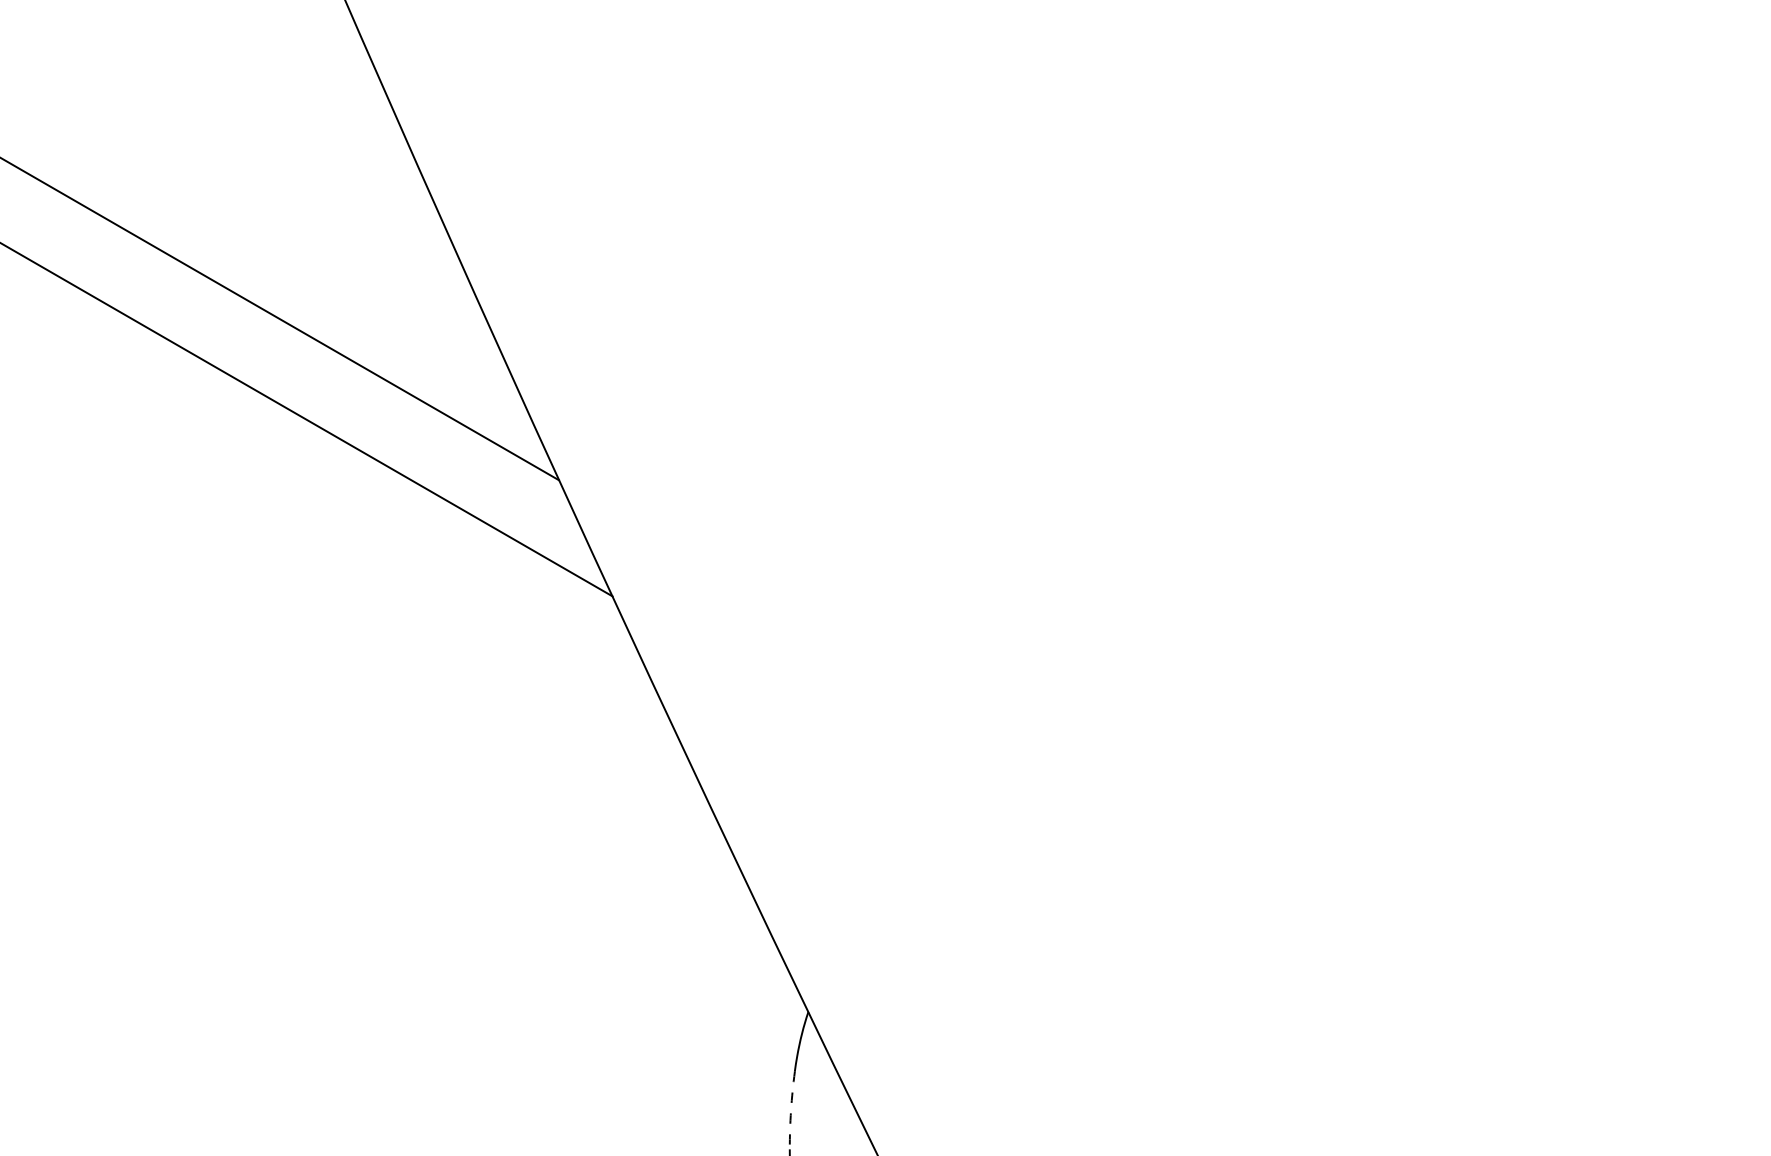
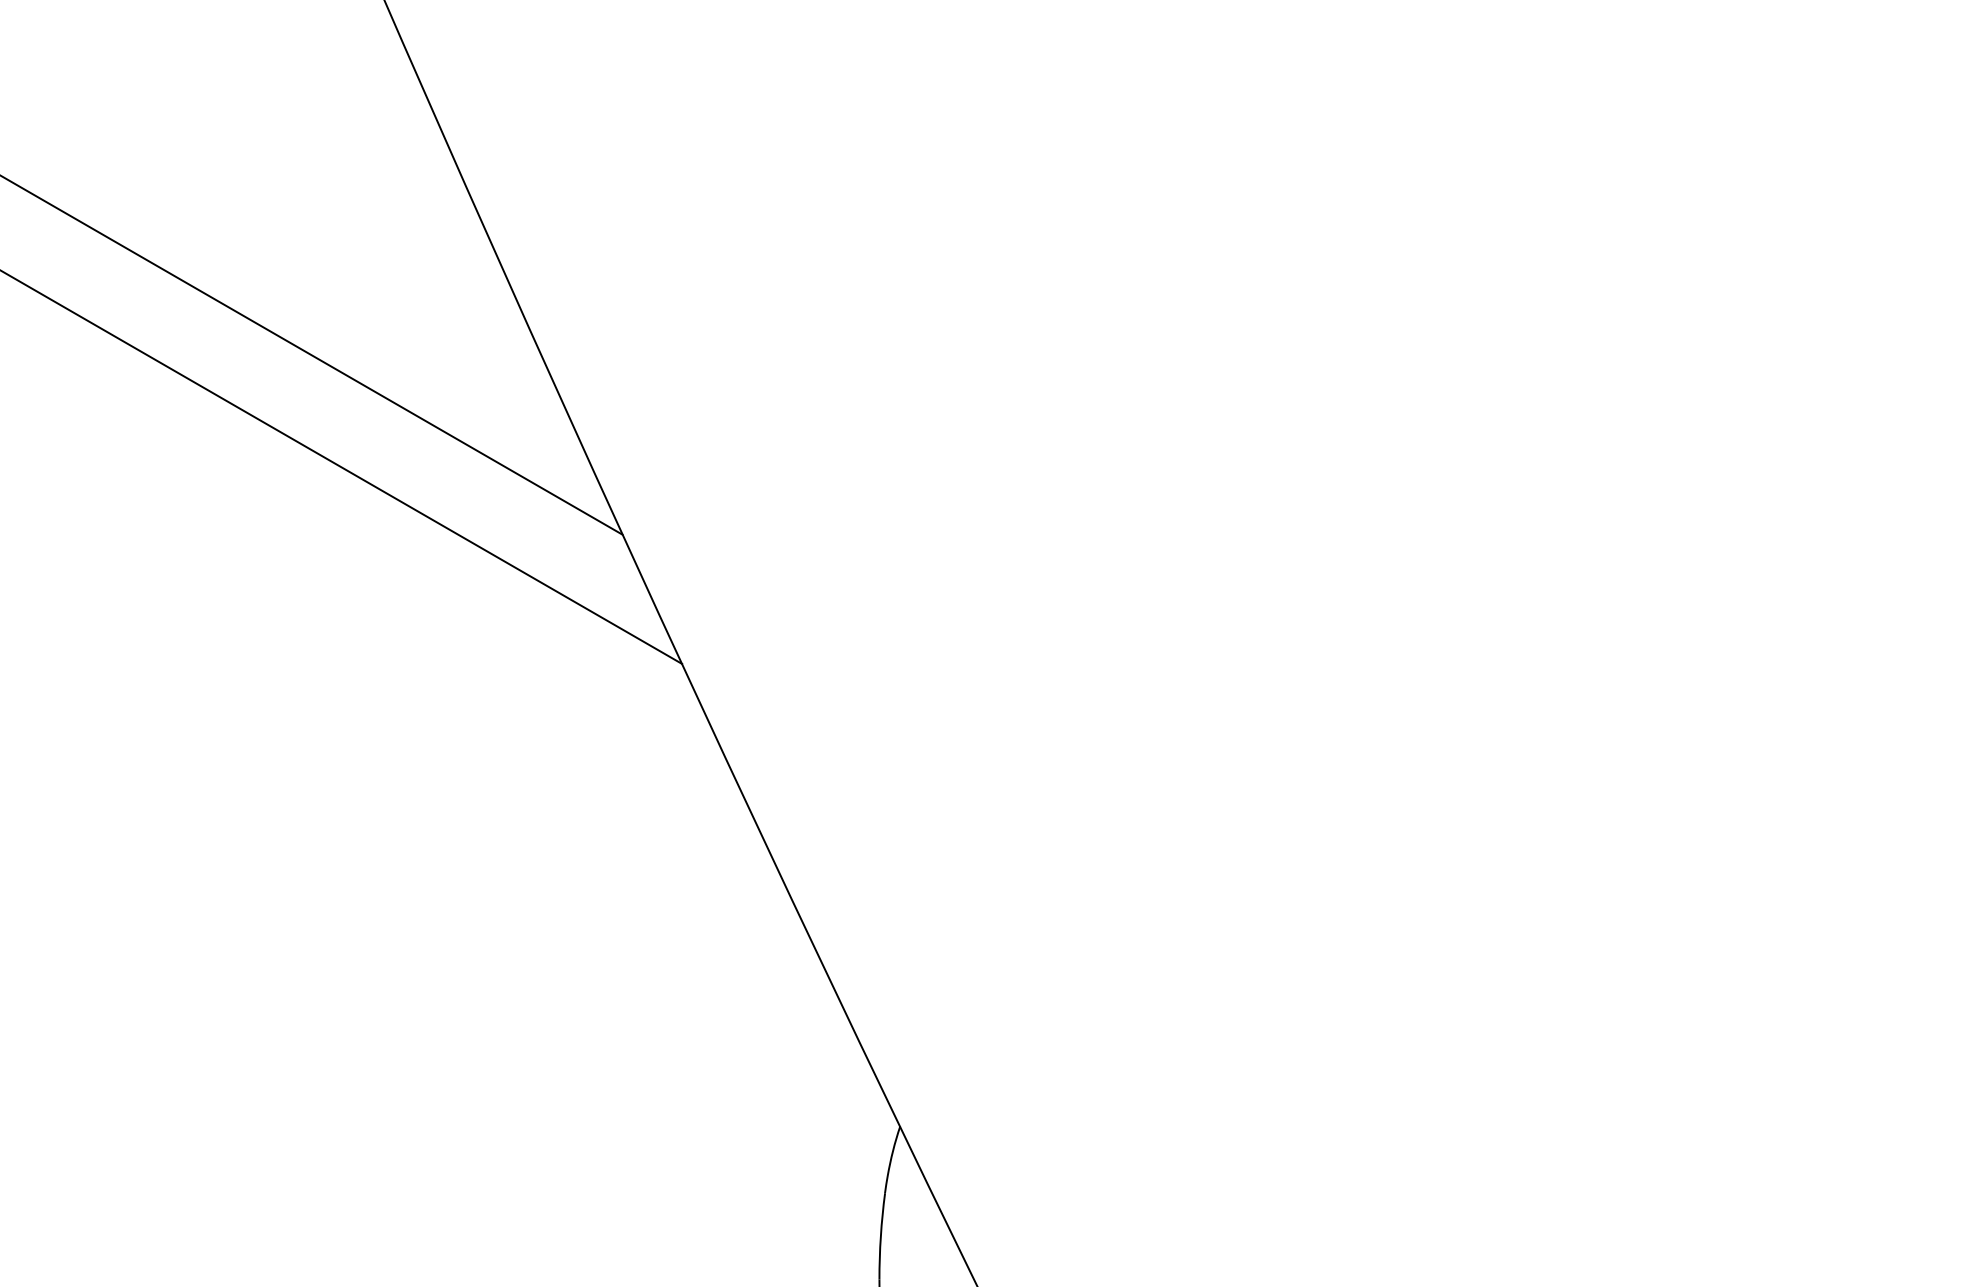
arc: (790, 1110) -> (880, 1236), dashed -> solid

